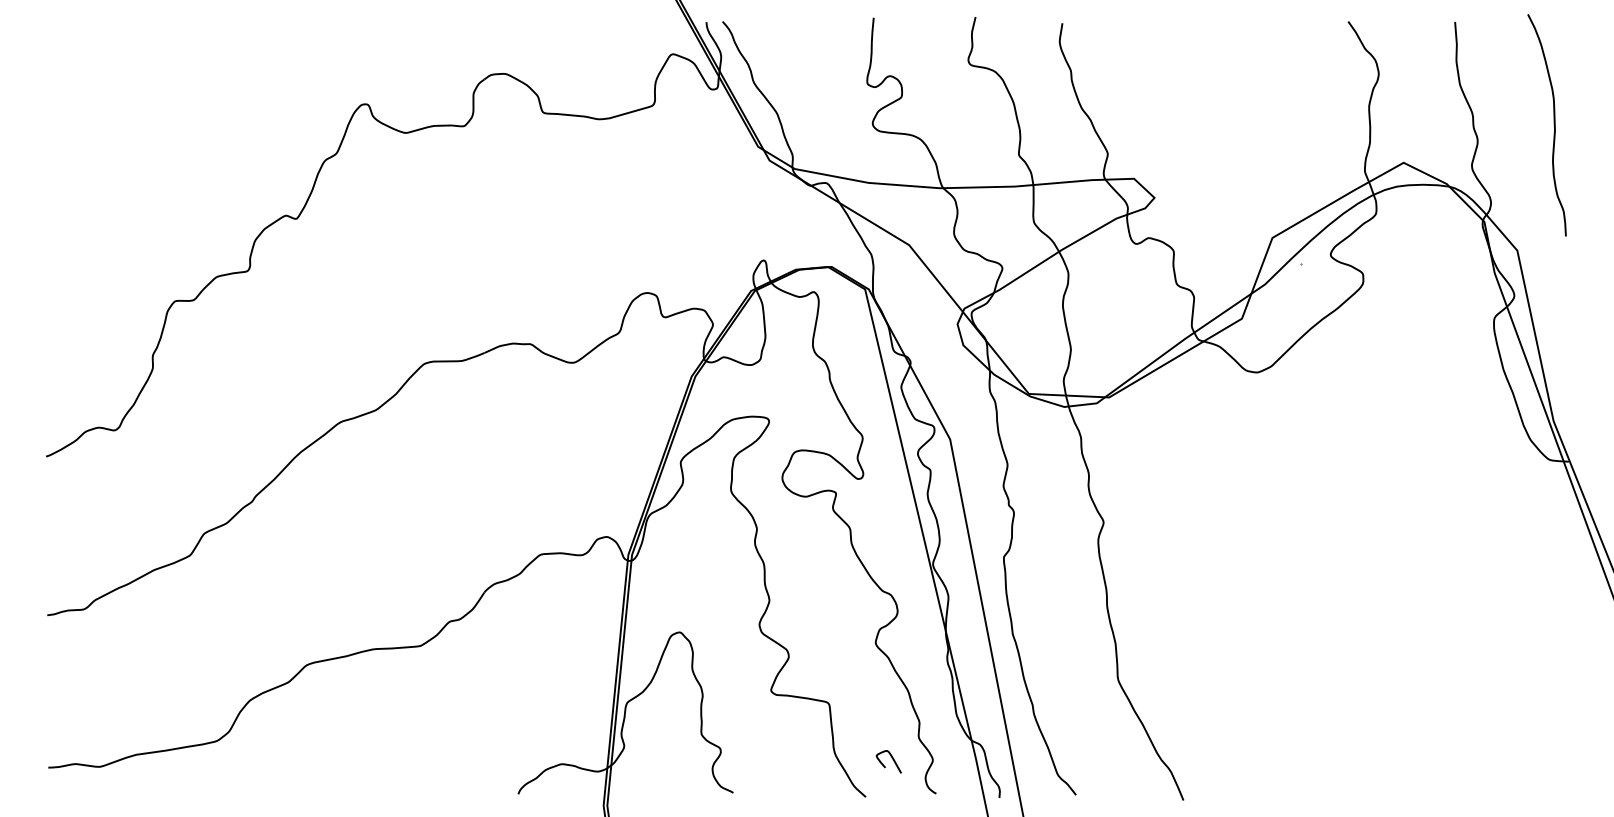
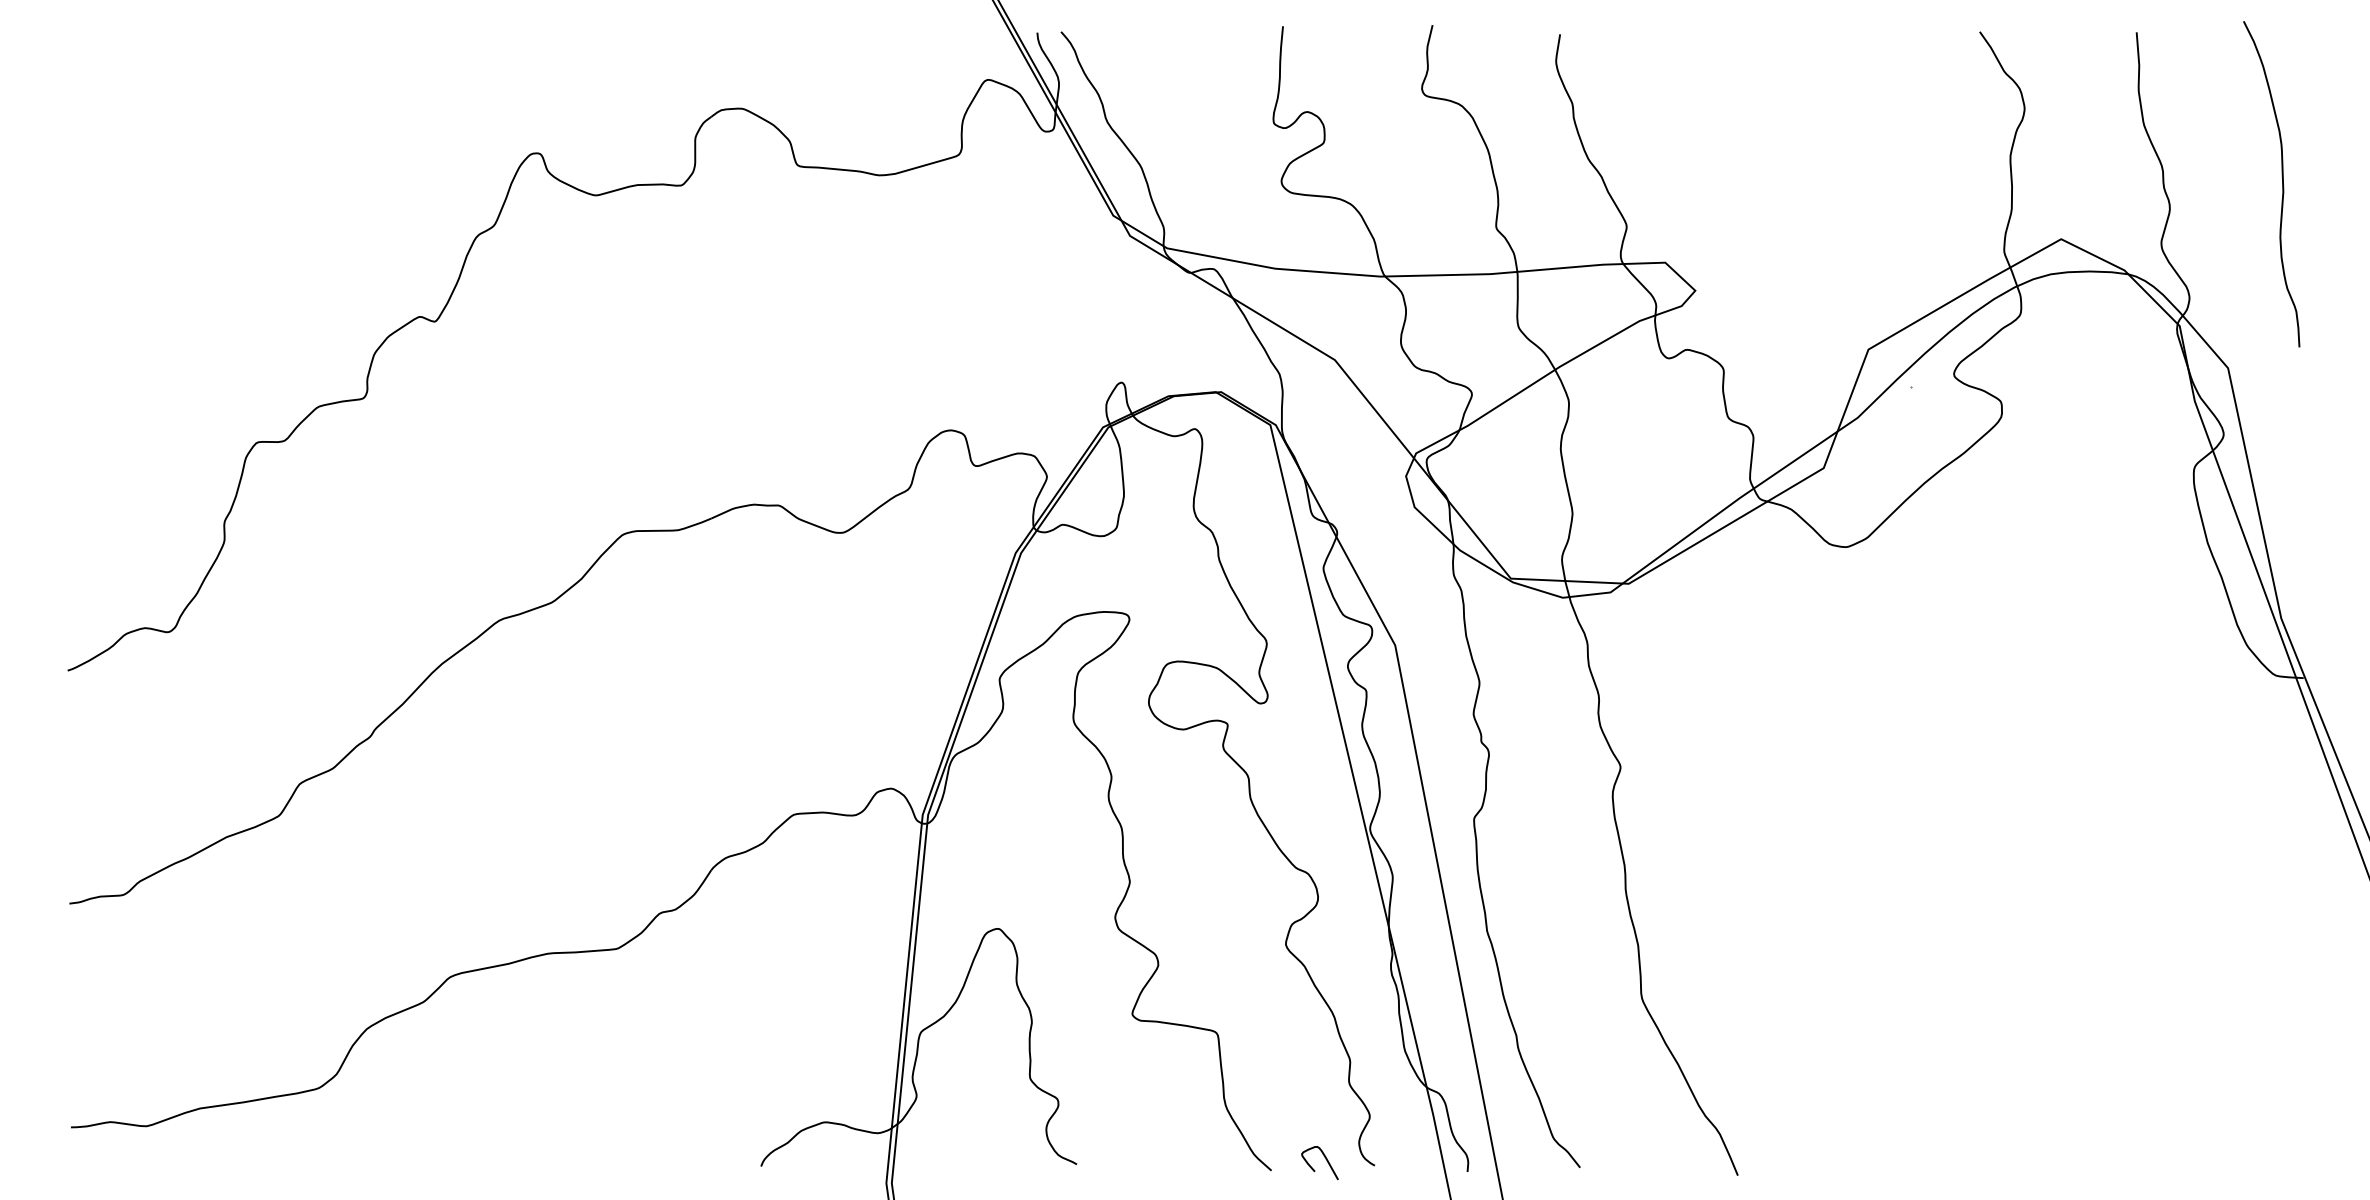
curve: (891, 758) -> (1323, 1157), moved

